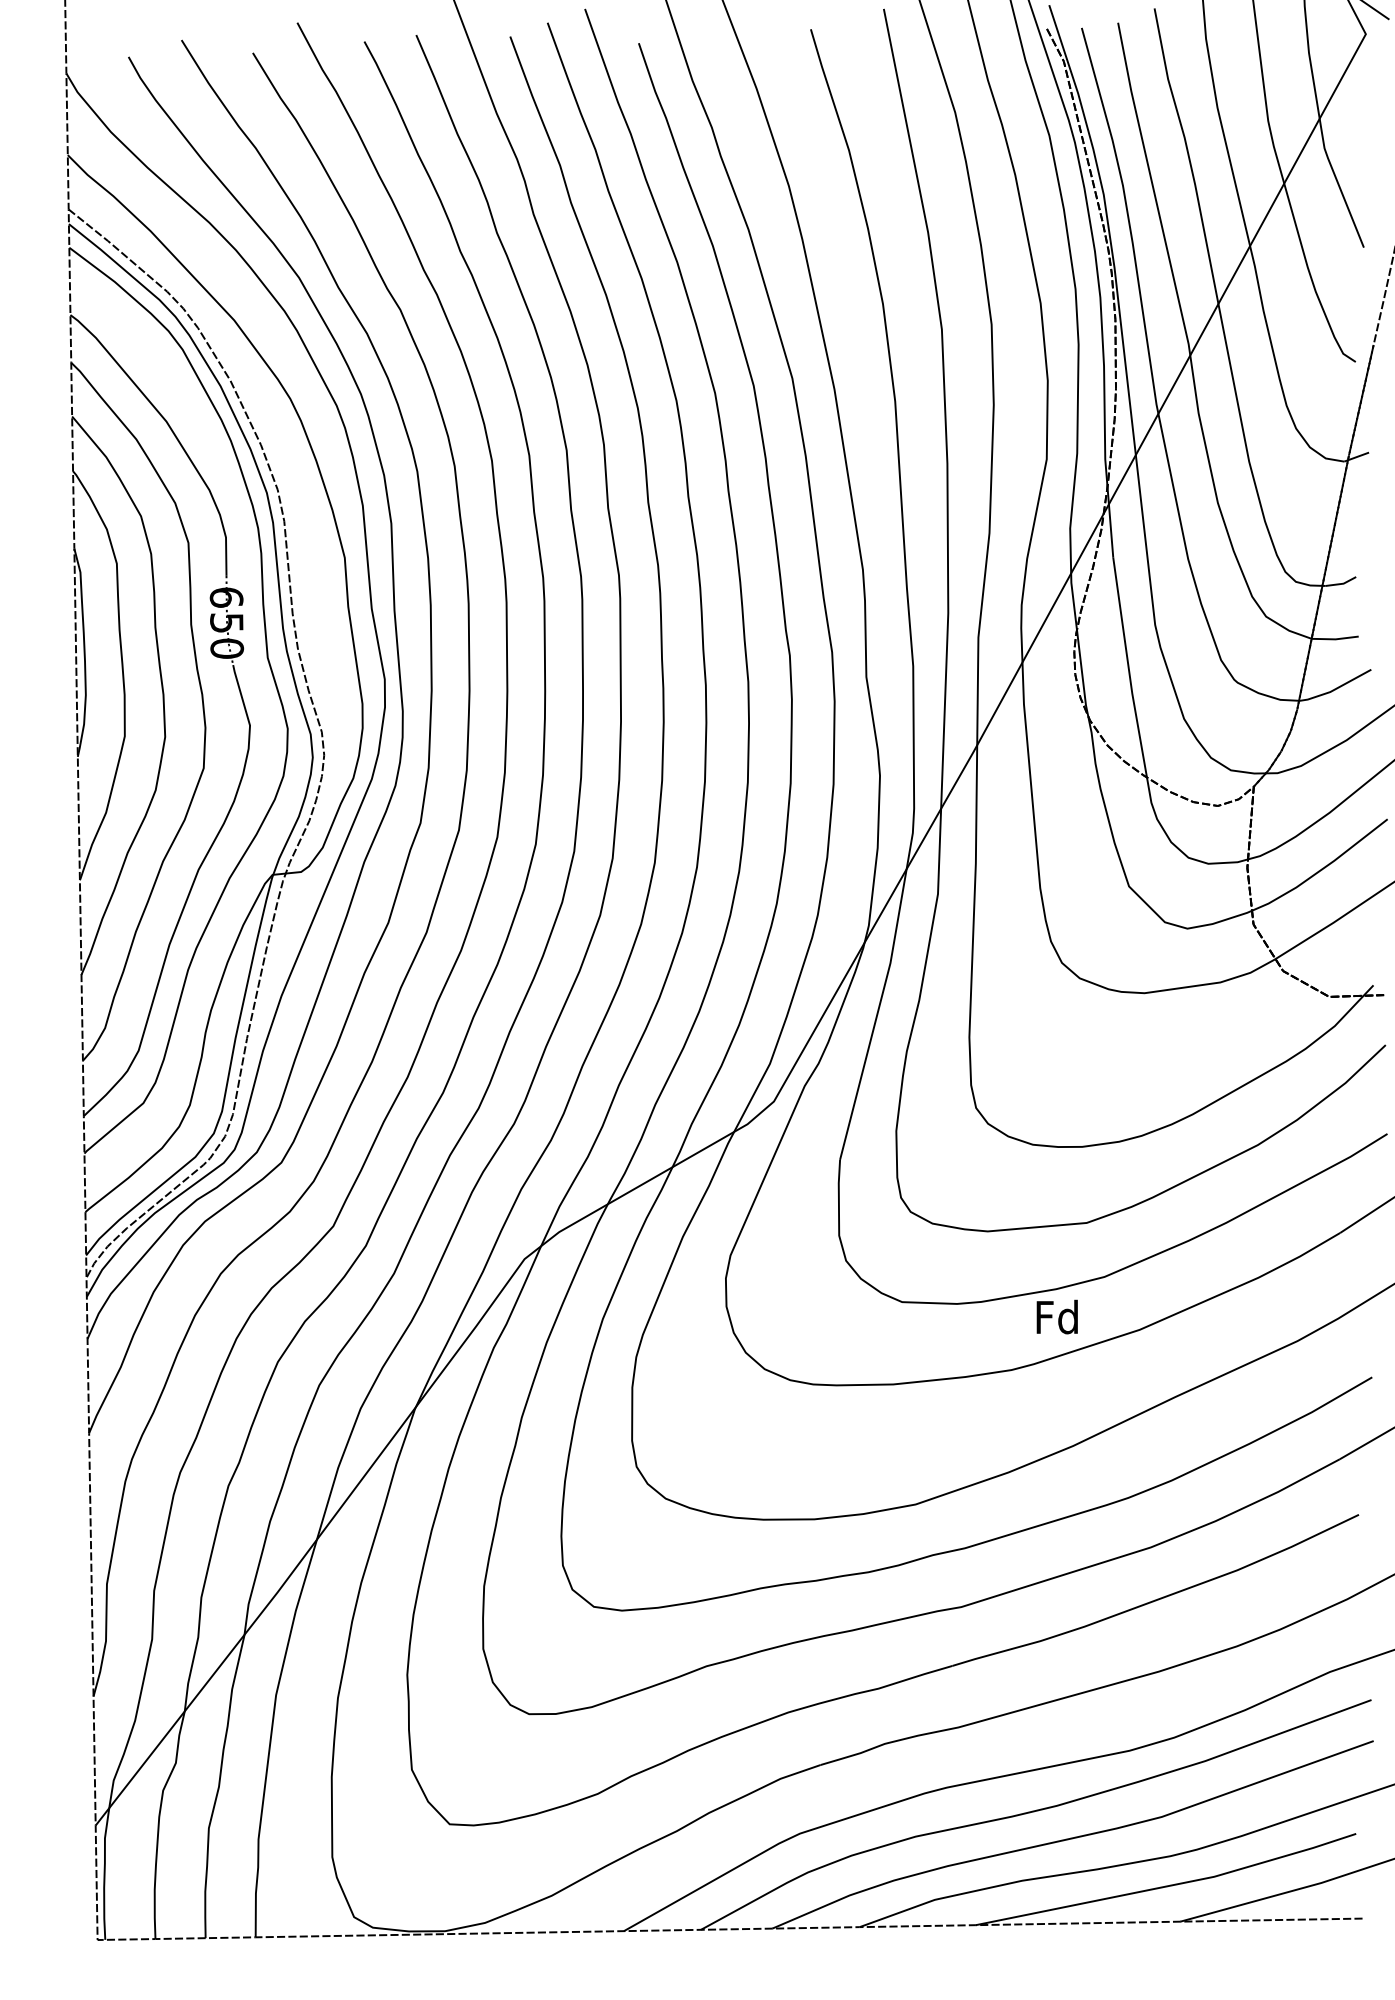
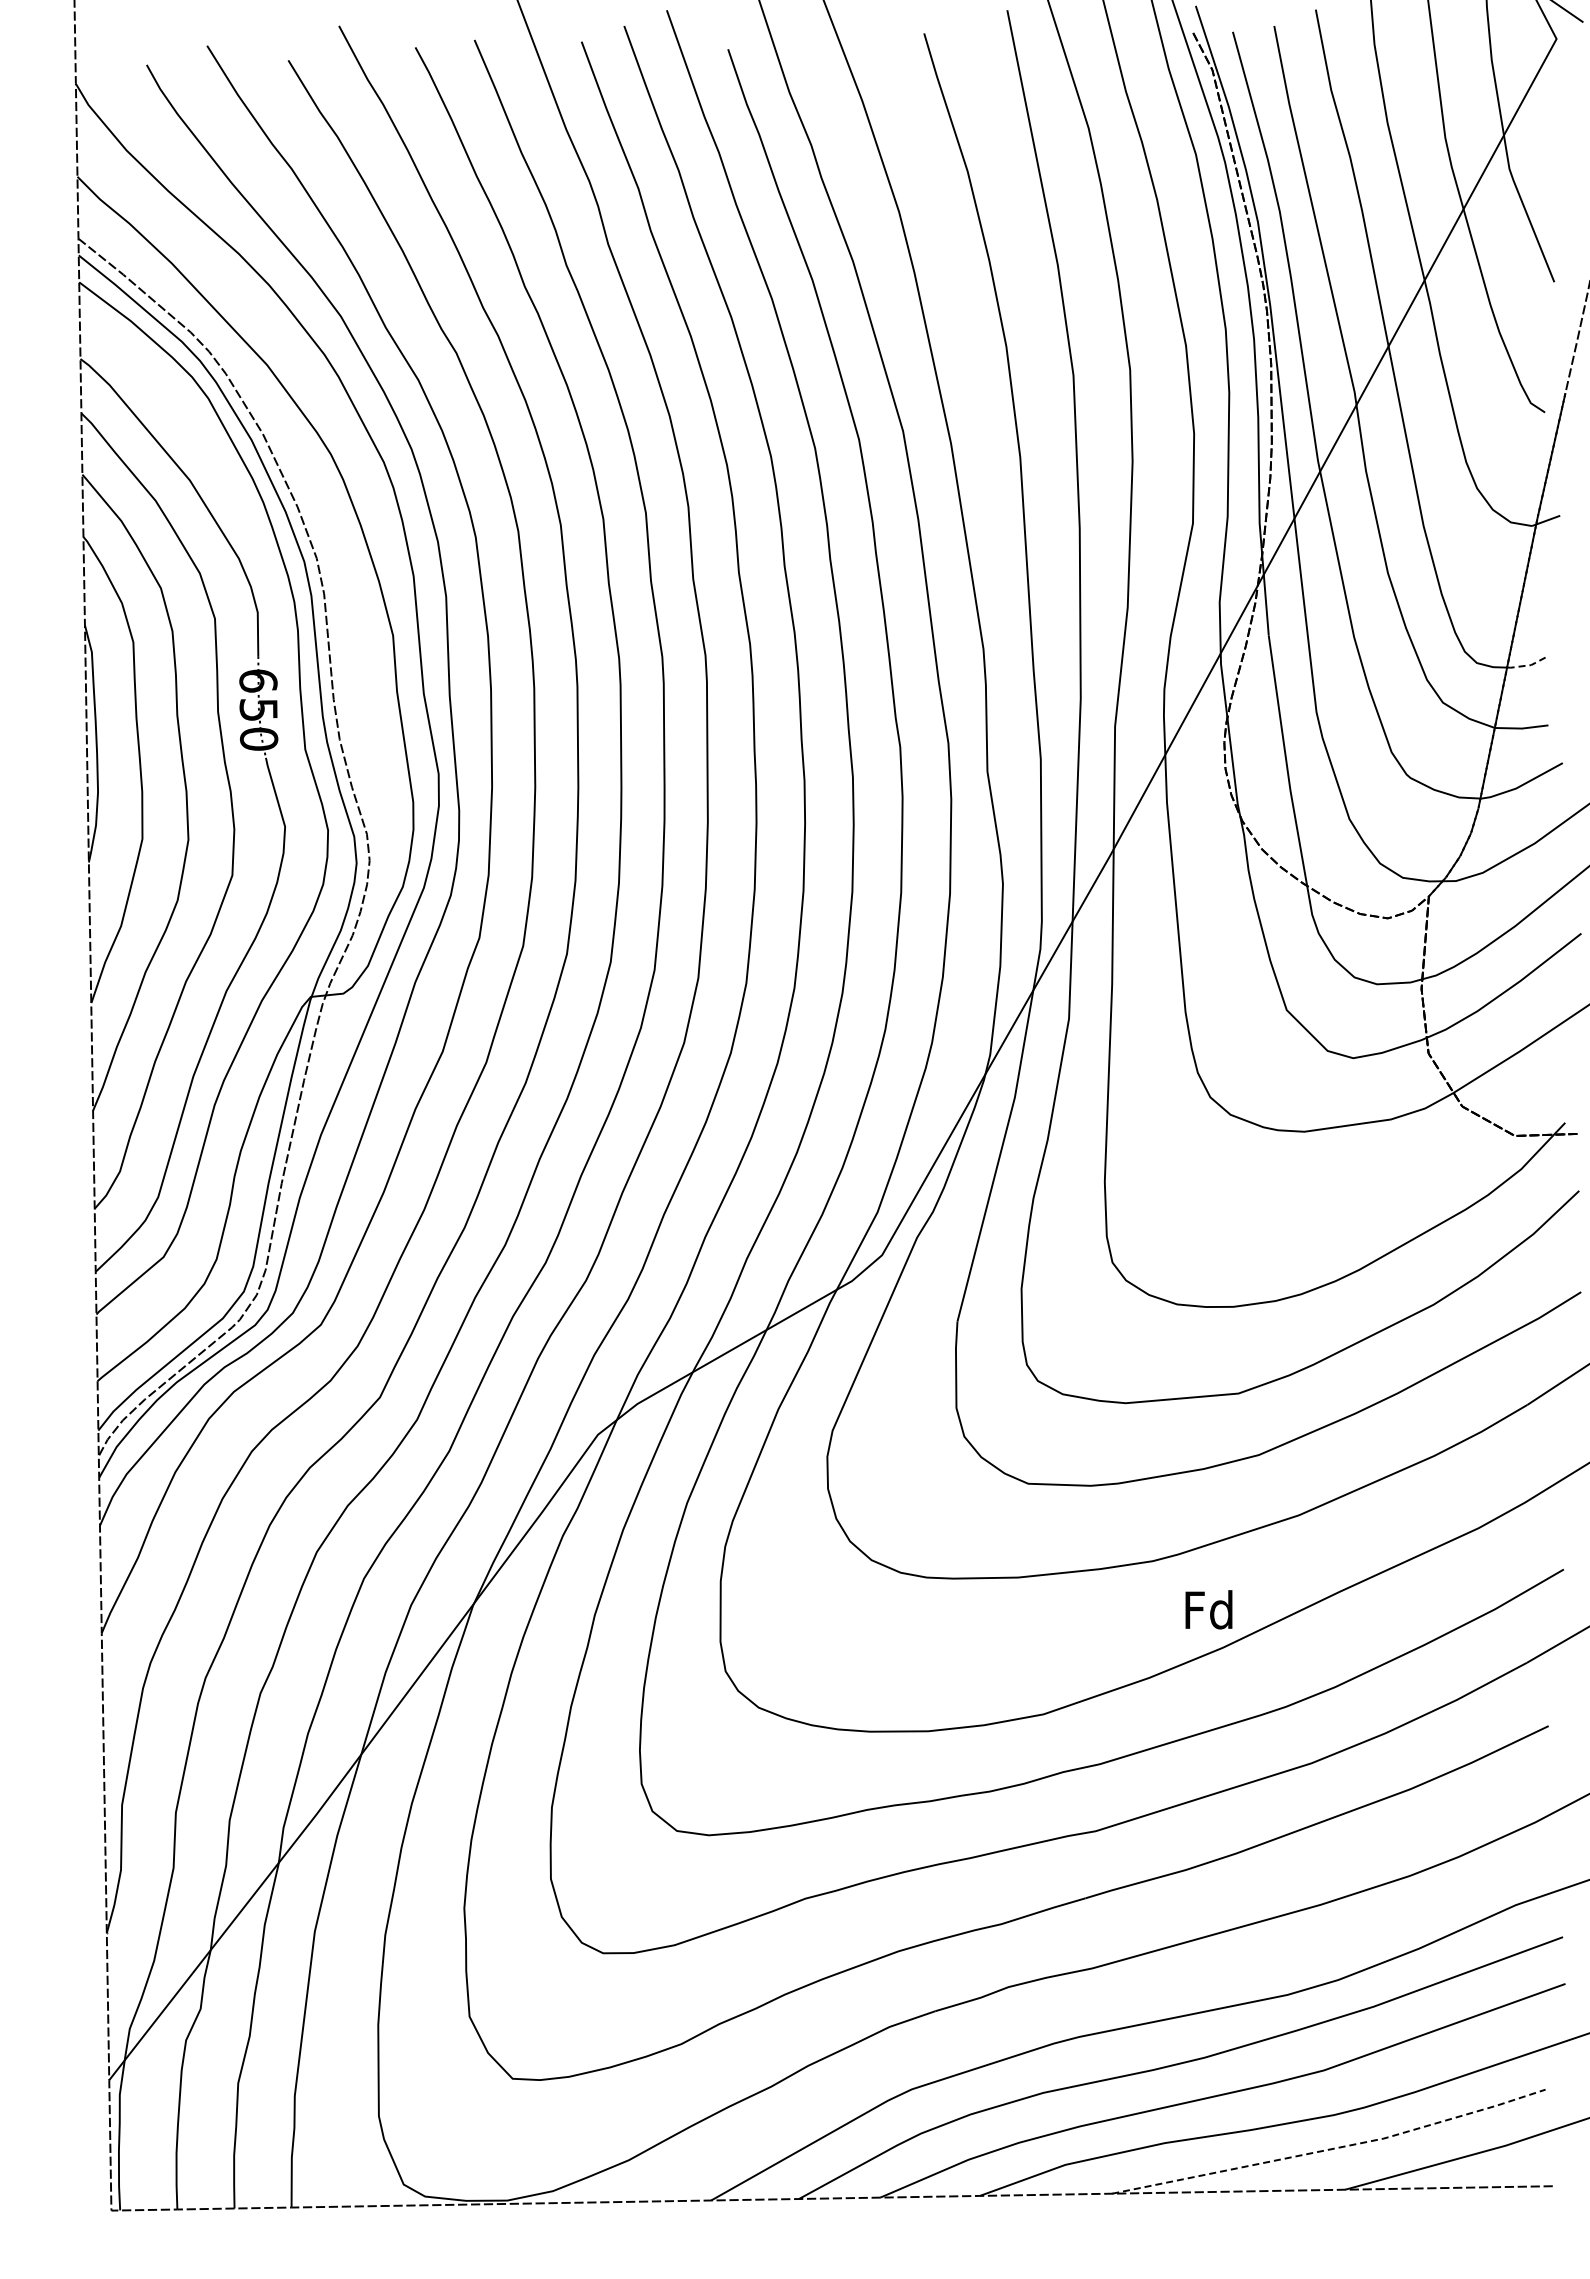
line: (1342, 584) -> (1529, 665), solid -> dashed
text: (1056, 1316) -> (1208, 1609), moved
line: (1169, 1886) -> (1332, 2149), solid -> dashed

